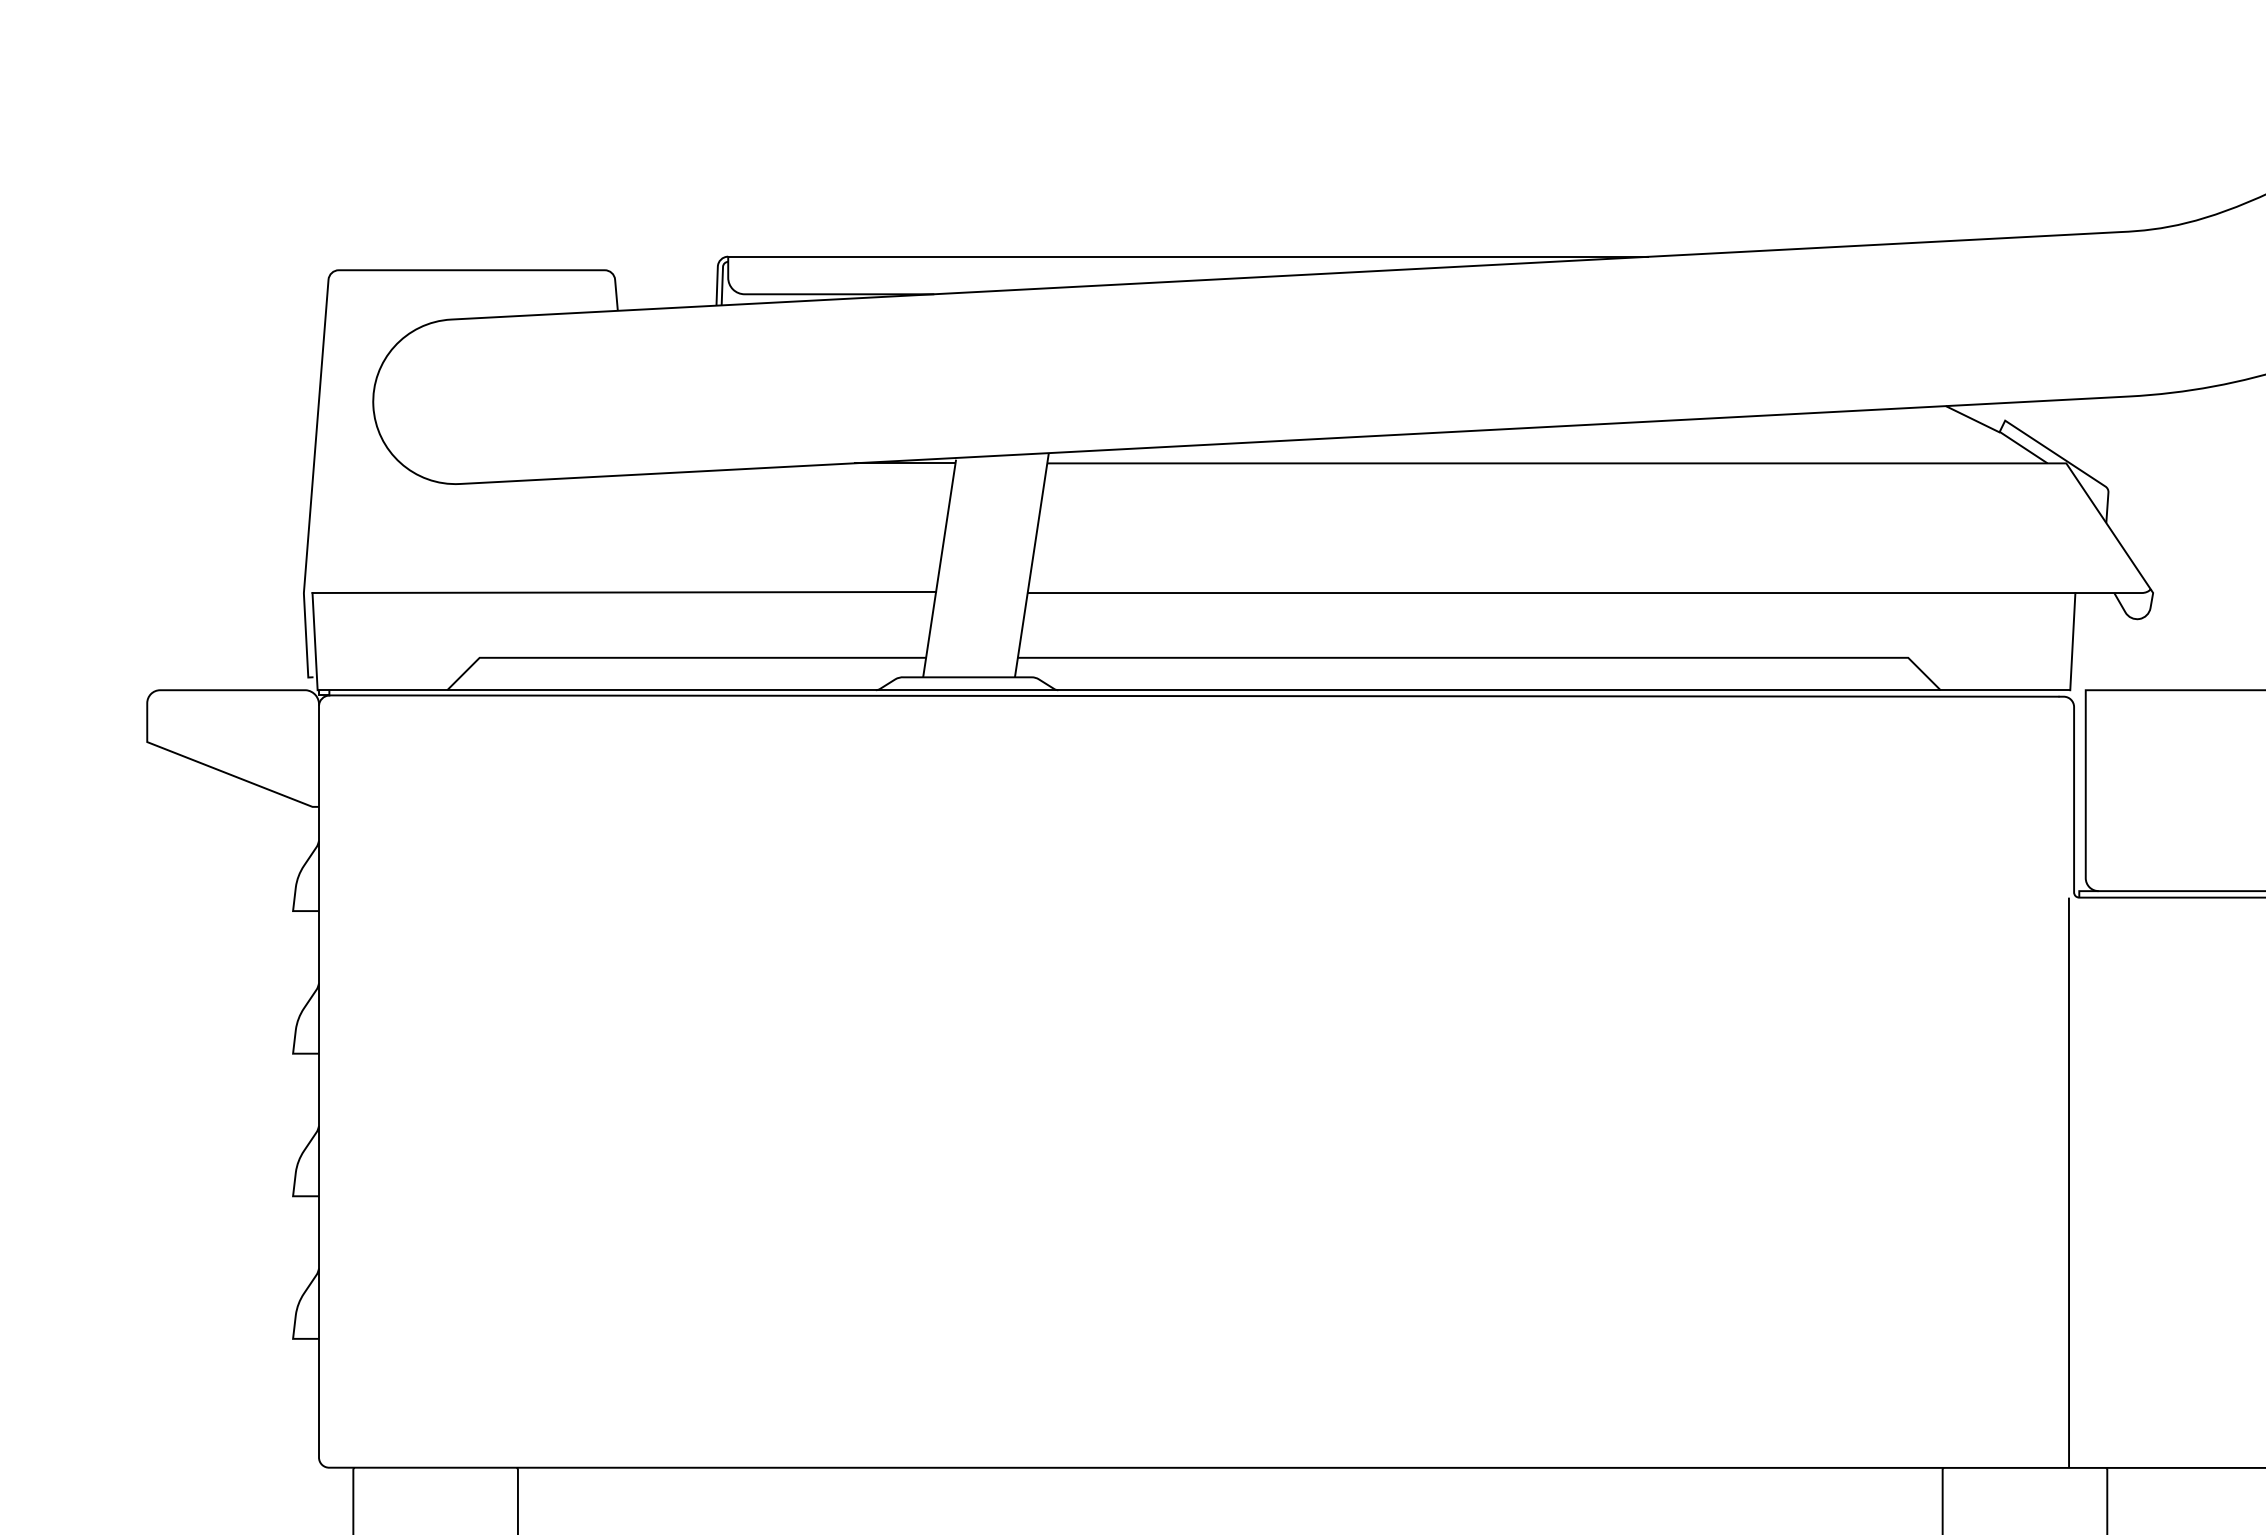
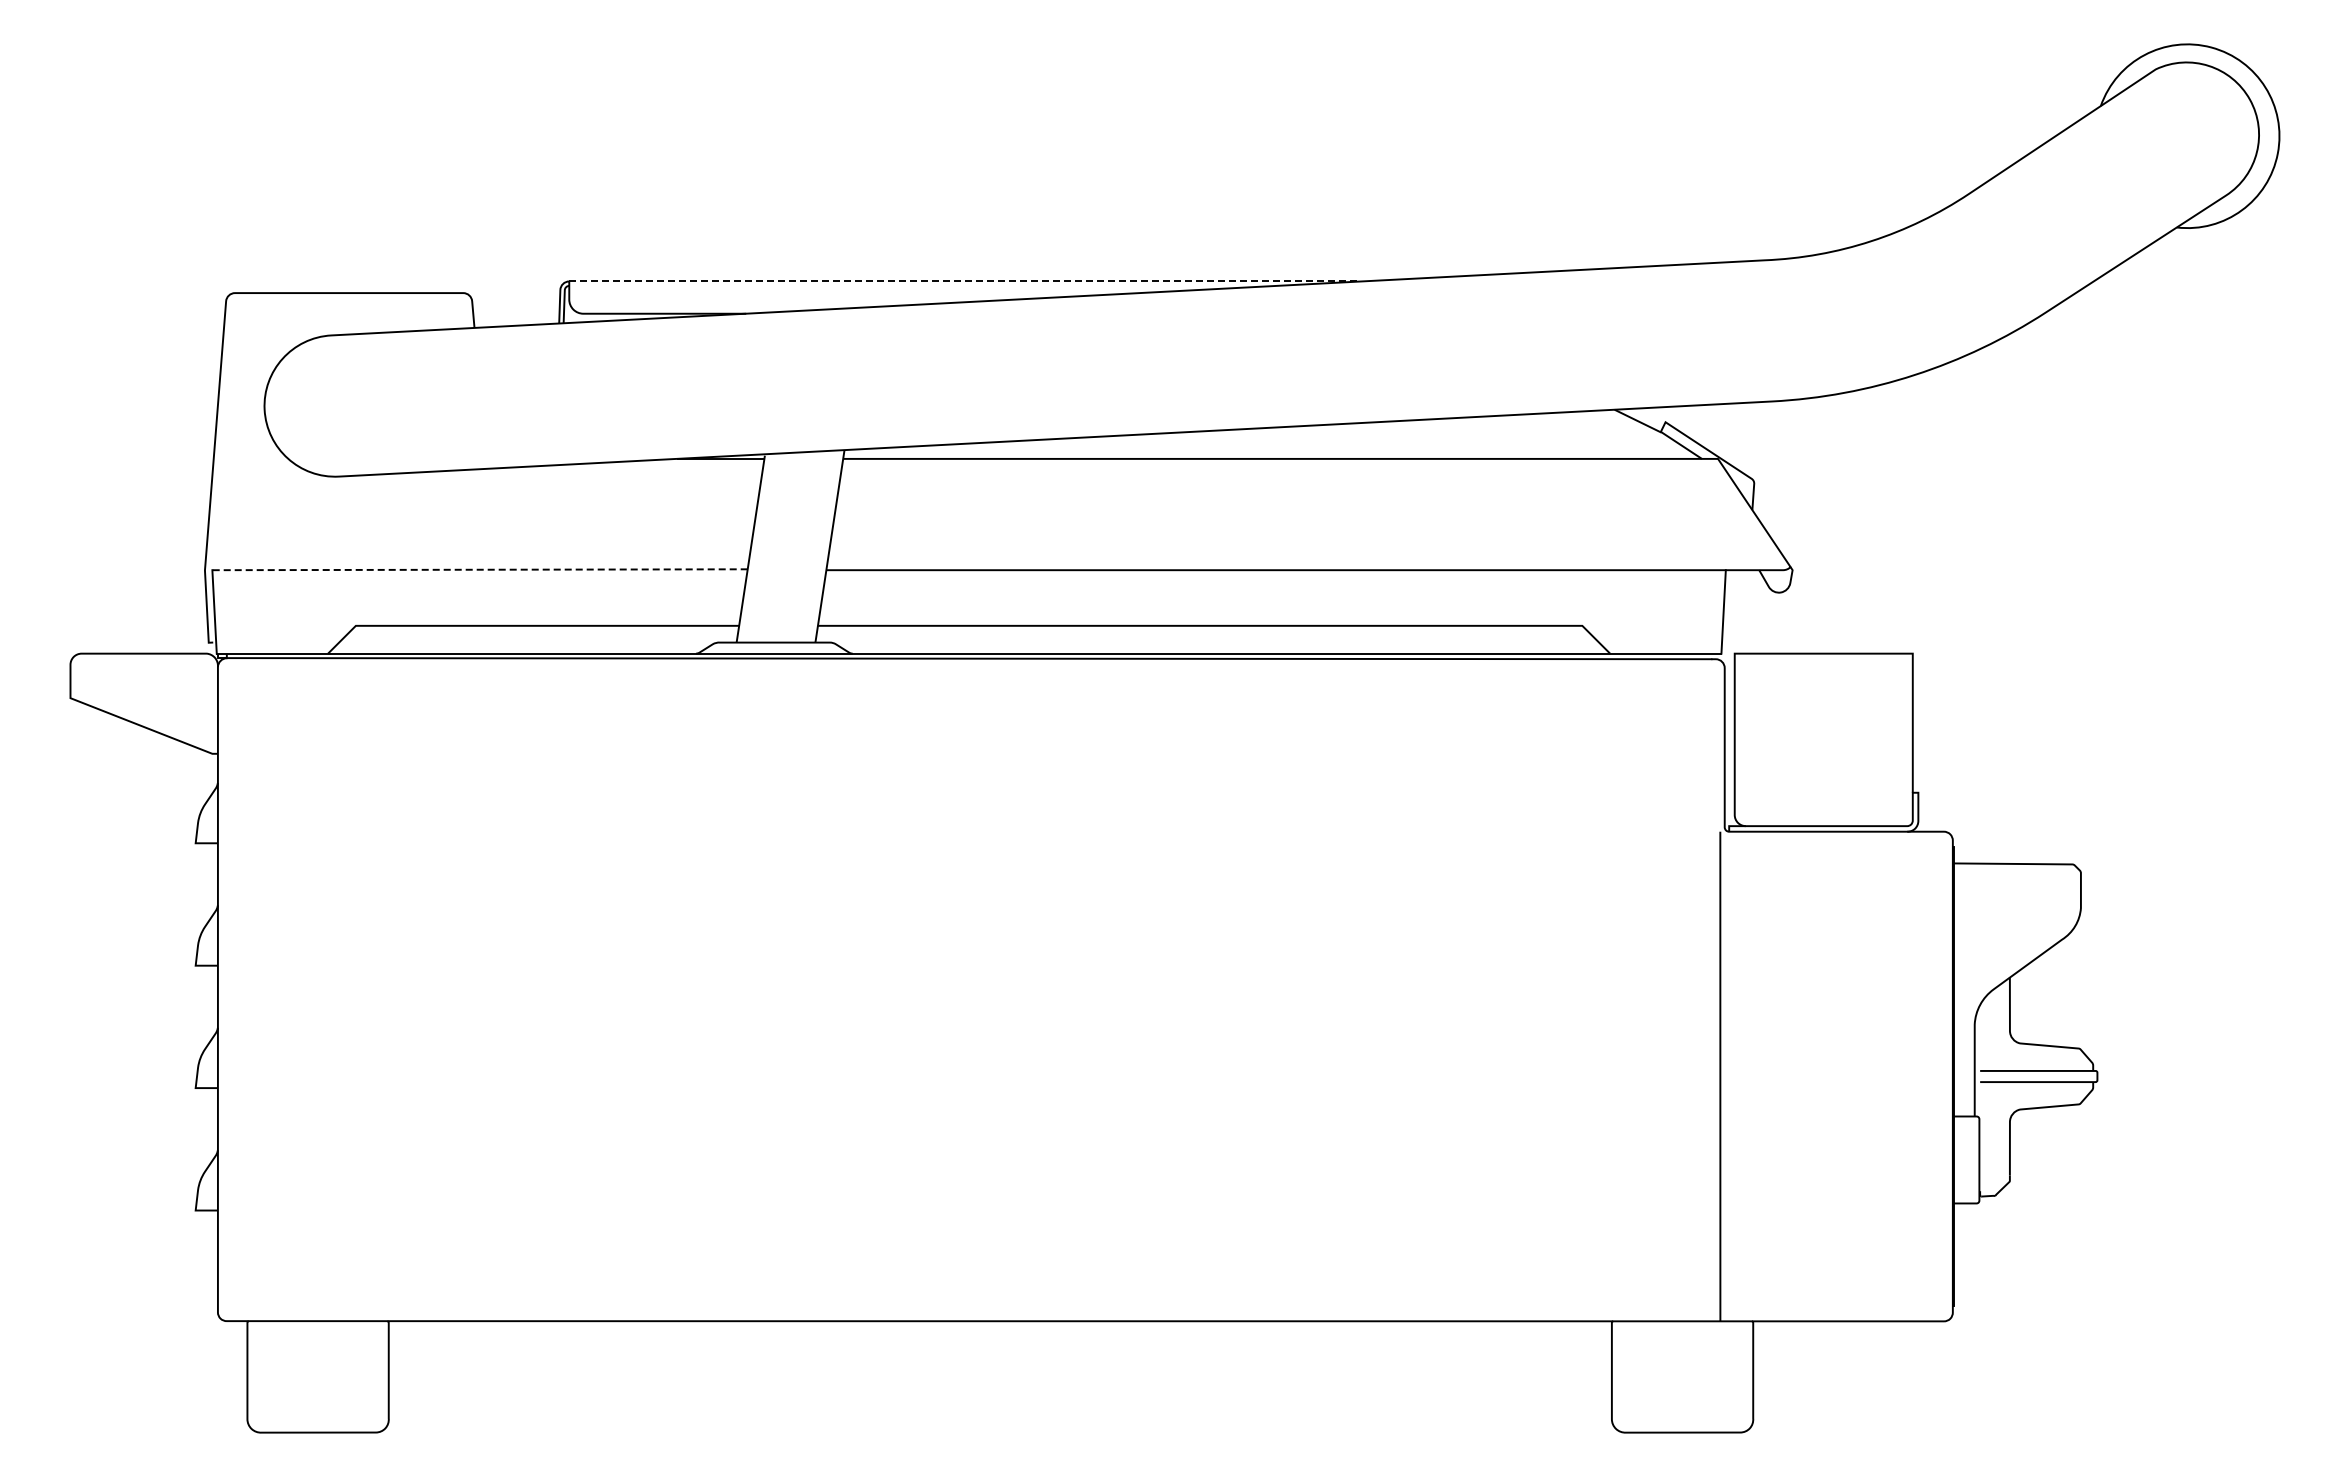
line: (1188, 256) -> (964, 281), solid -> dashed
line: (624, 592) -> (480, 569), solid -> dashed

